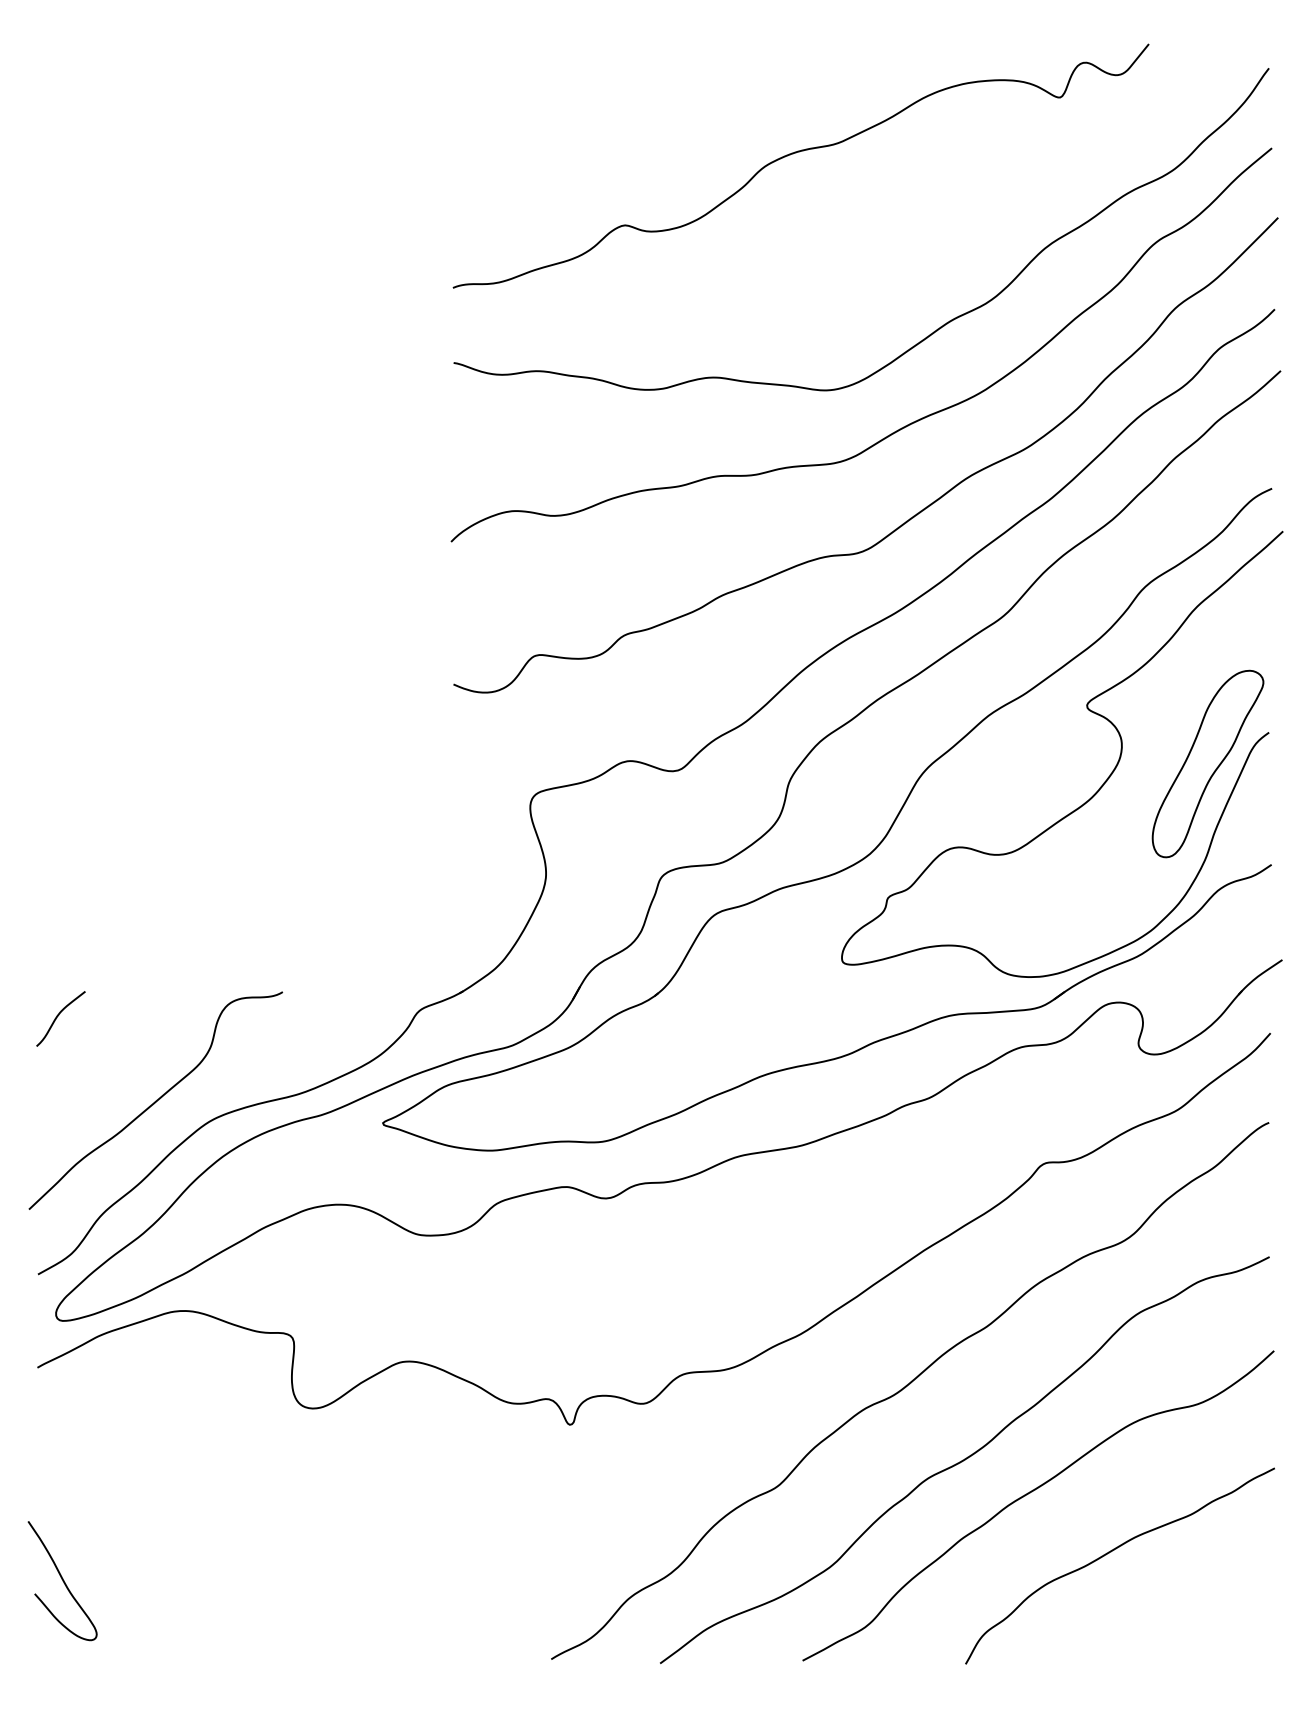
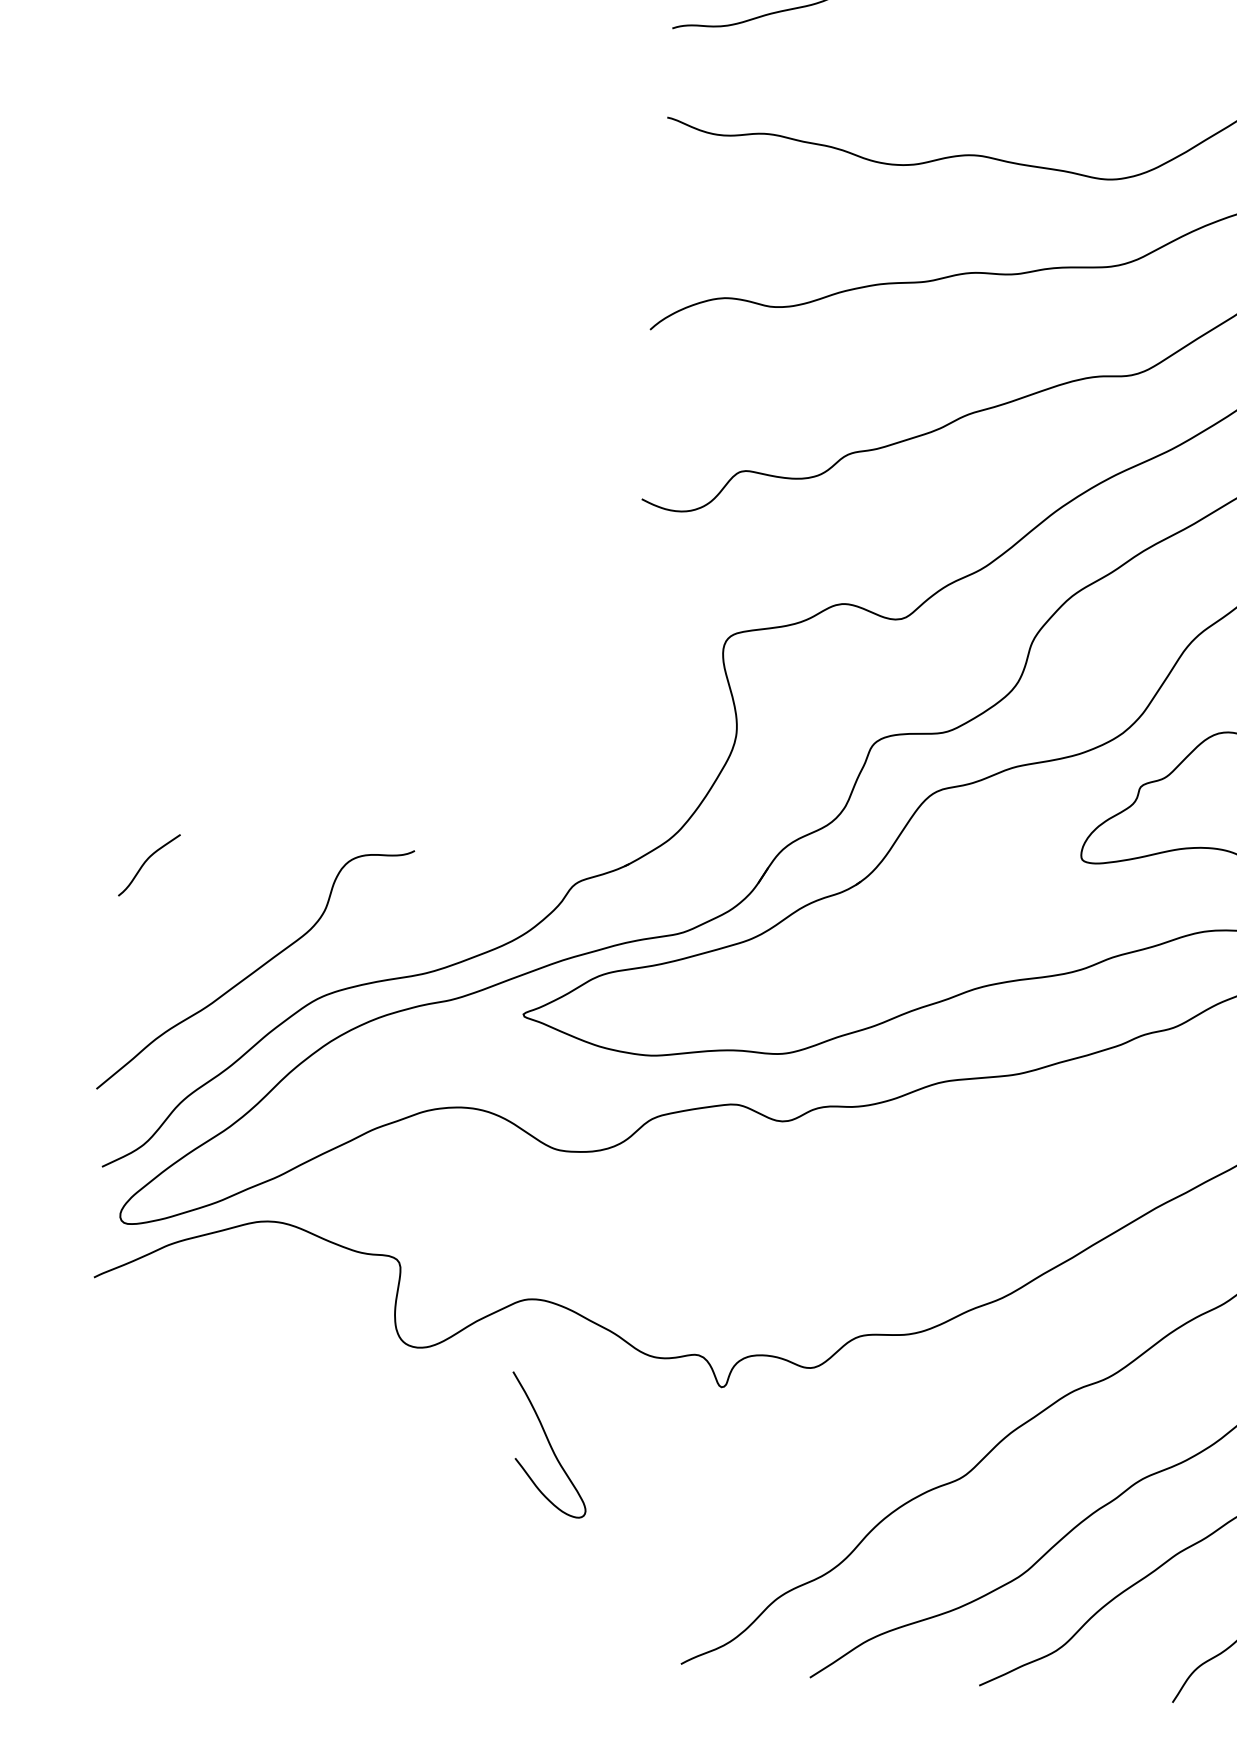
curve: (62, 1581) -> (549, 1445), moved

